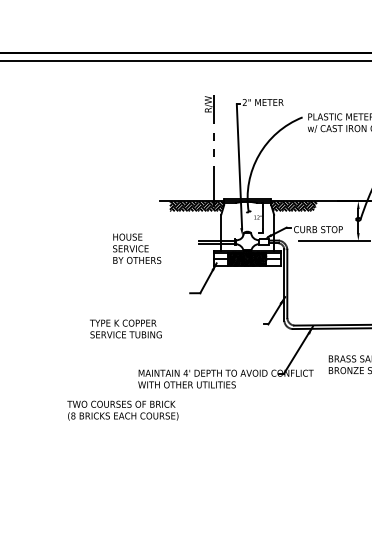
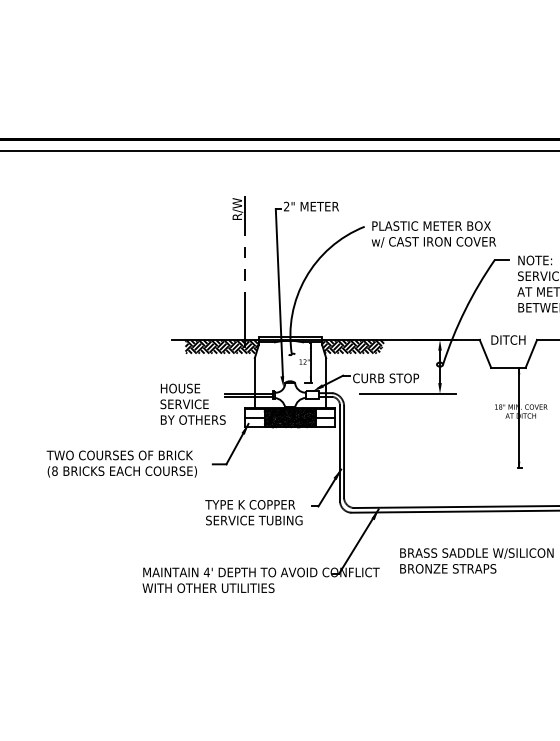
text: (136, 248) -> (192, 403), moved
text: (125, 328) -> (253, 512), moved
text: (122, 410) -> (121, 463), moved

